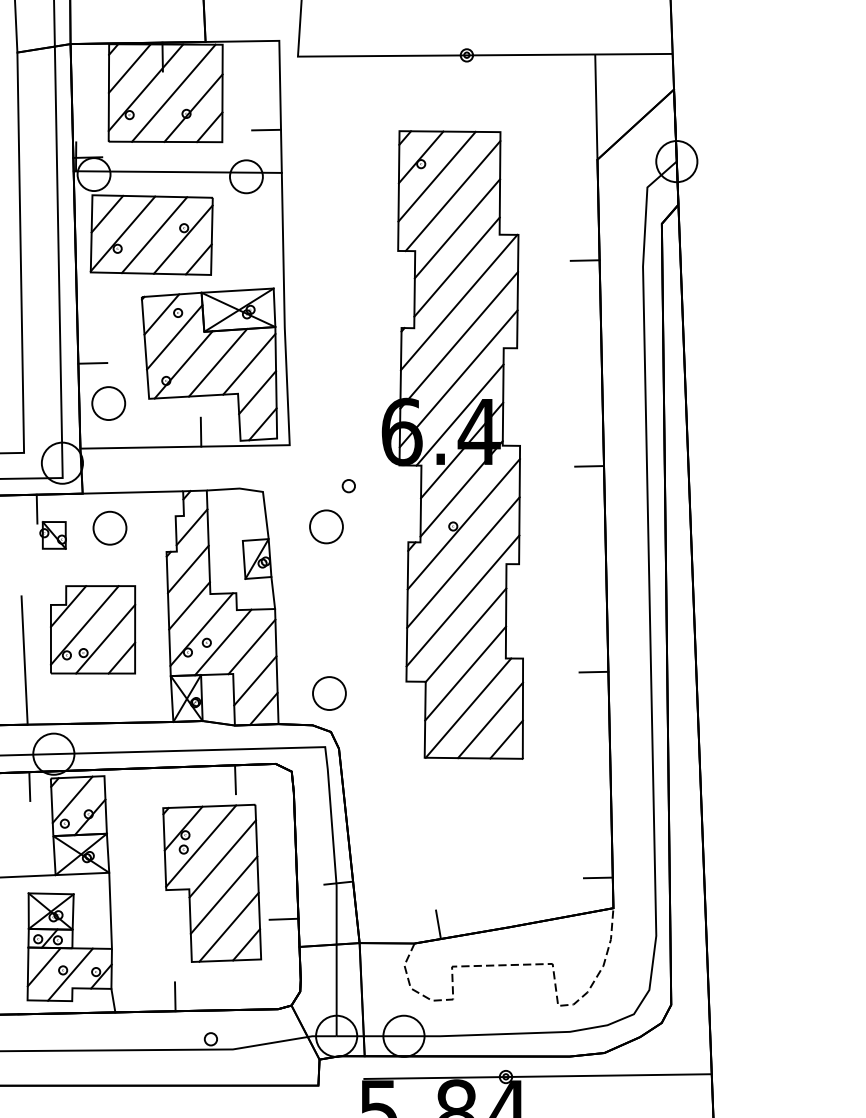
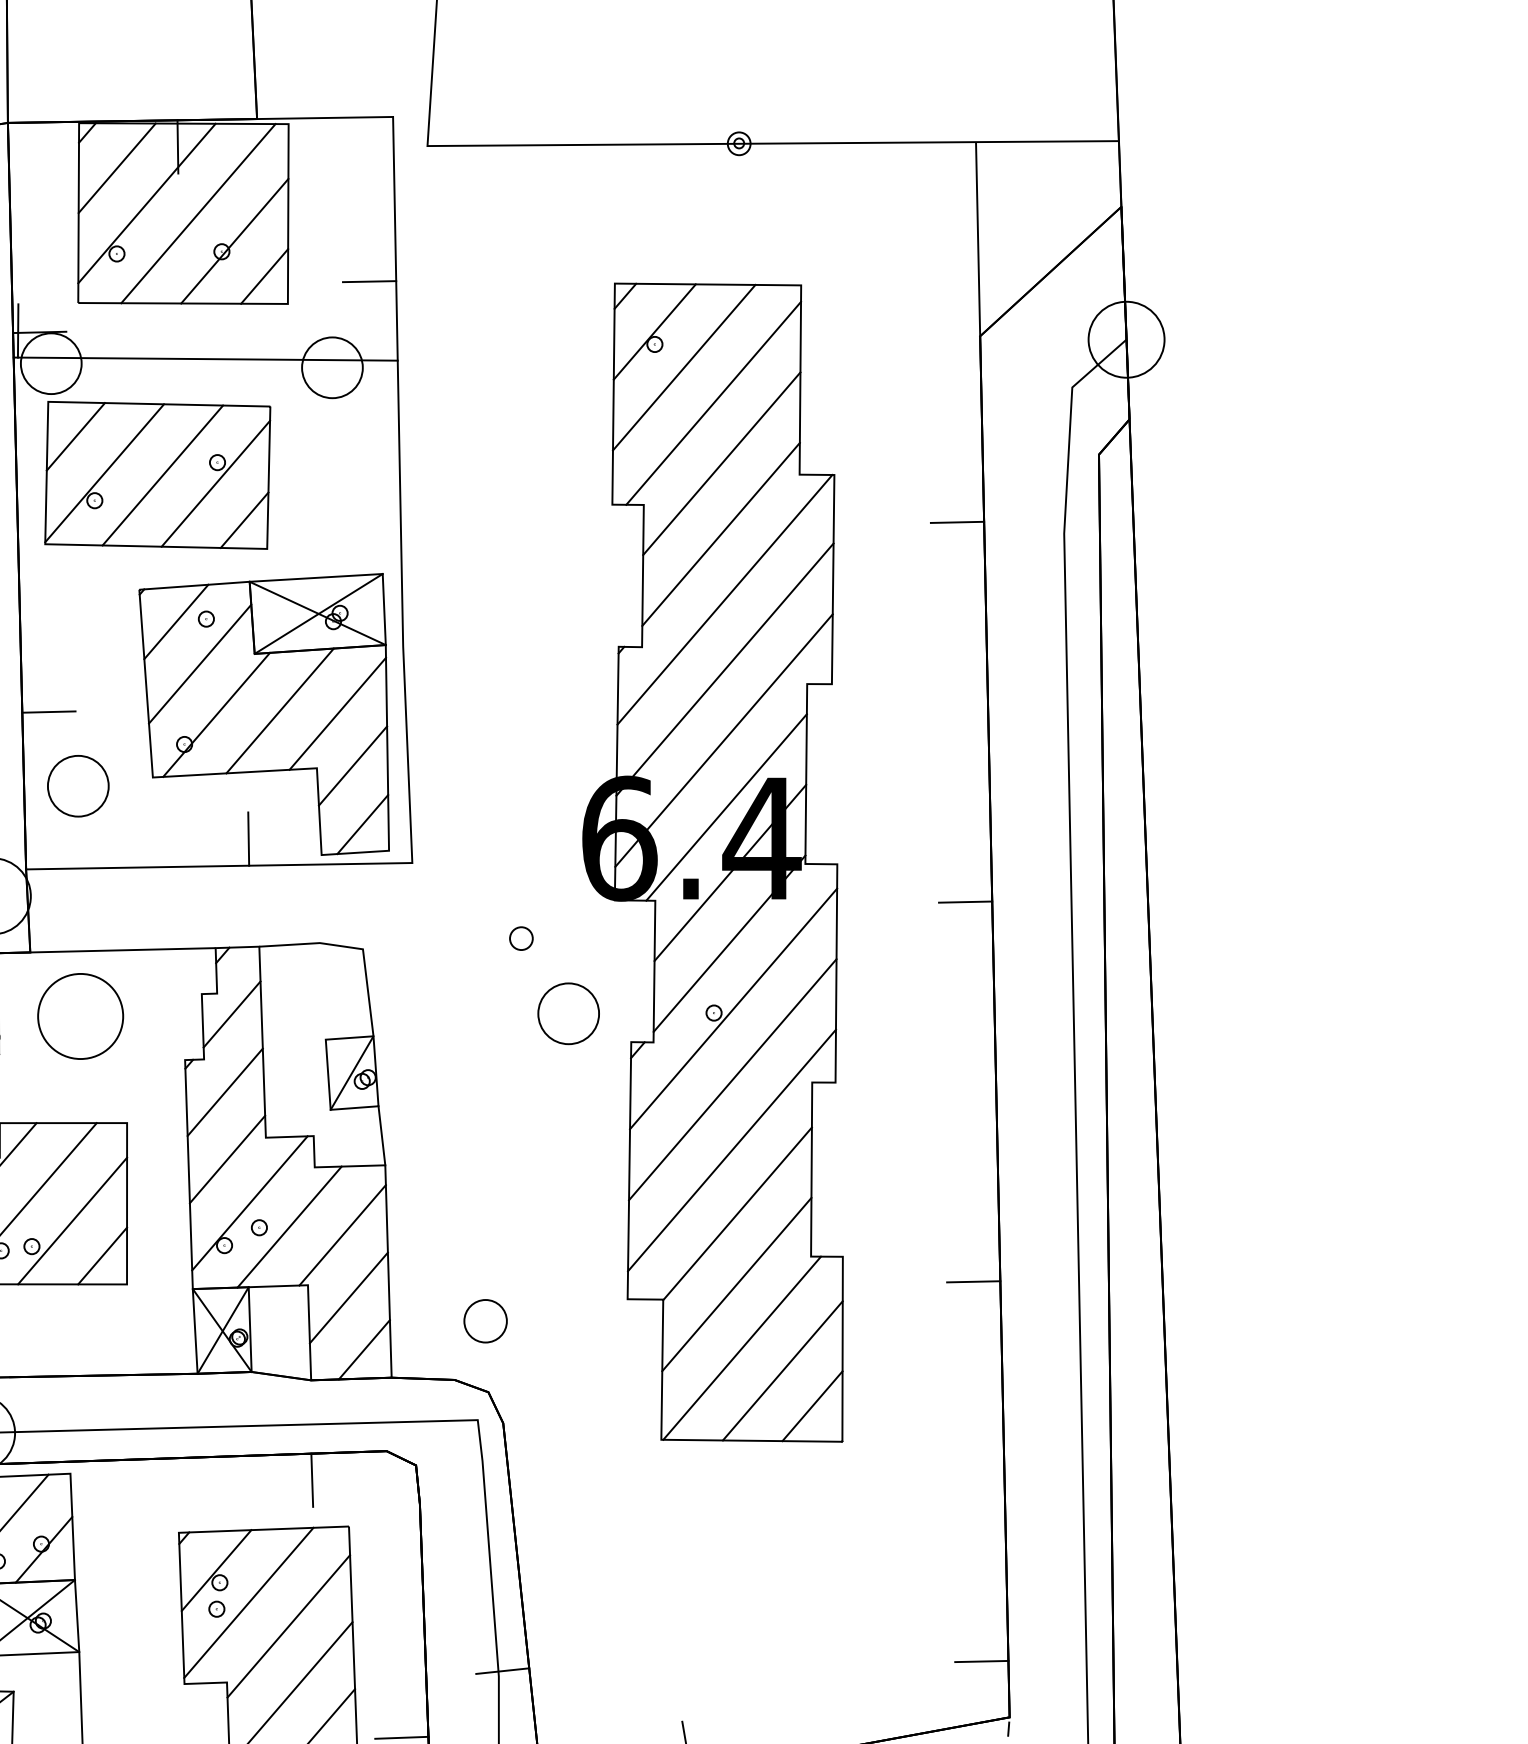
part: (326, 526) -> (568, 1013), moved
part: (109, 527) -> (79, 1014), size x1.4
part: (329, 693) -> (485, 1321), size x0.7

